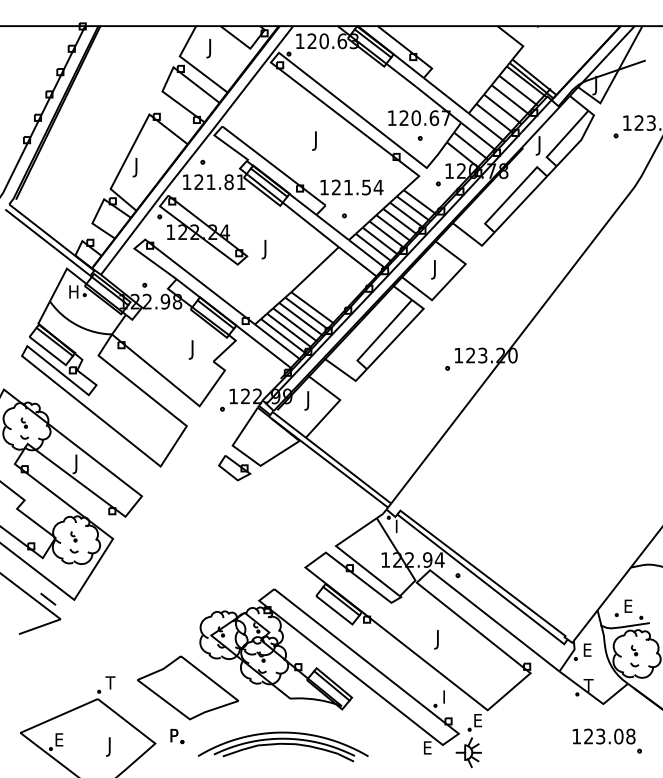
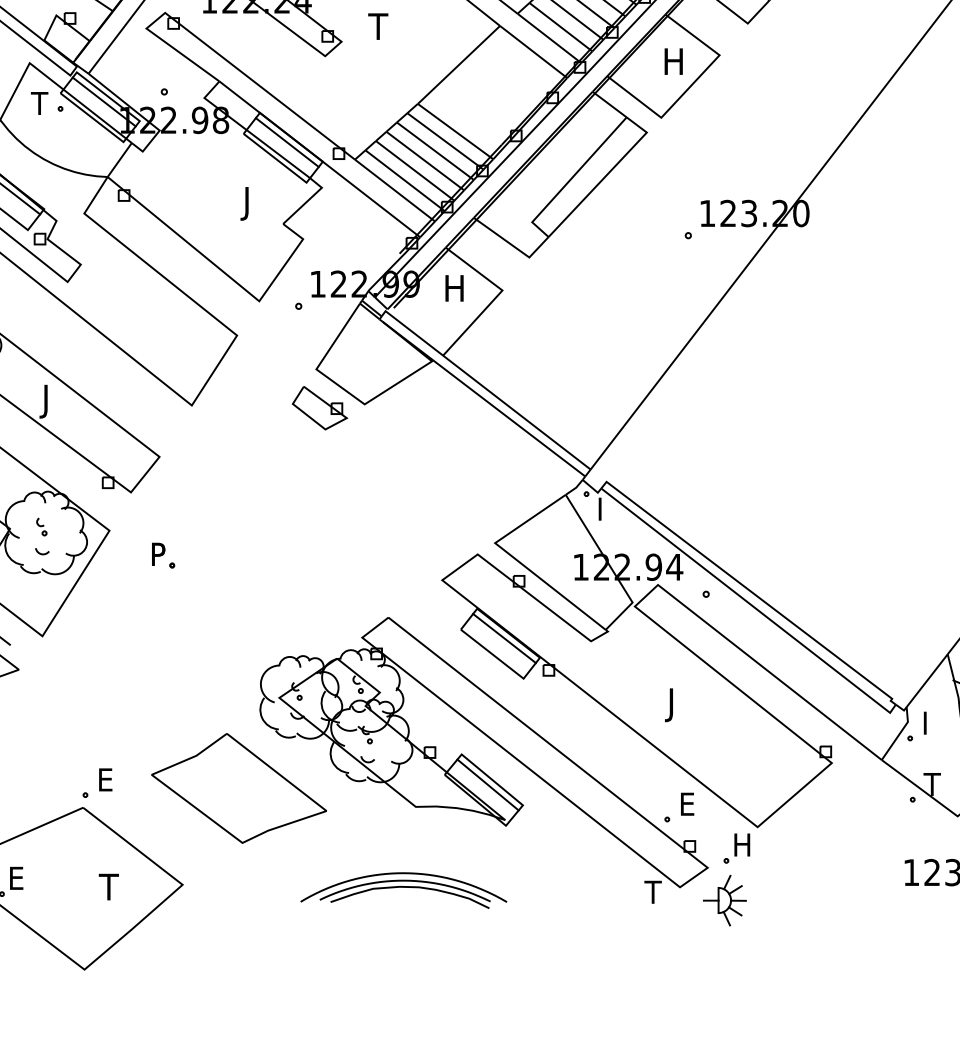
text: (267, 249) -> (376, 30), J -> T
text: (437, 269) -> (670, 64), J -> H
text: (72, 291) -> (39, 102), H -> T
text: (310, 400) -> (451, 291), J -> H
text: (588, 649) -> (931, 722), E -> I
text: (110, 682) -> (105, 779), T -> E
text: (447, 696) -> (688, 803), I -> E
text: (479, 720) -> (743, 844), E -> H
part: (177, 736) -> (163, 555), moved
text: (112, 746) -> (108, 889), J -> T
part: (282, 746) -> (402, 889), size x0.7
text: (427, 747) -> (653, 891), E -> T

